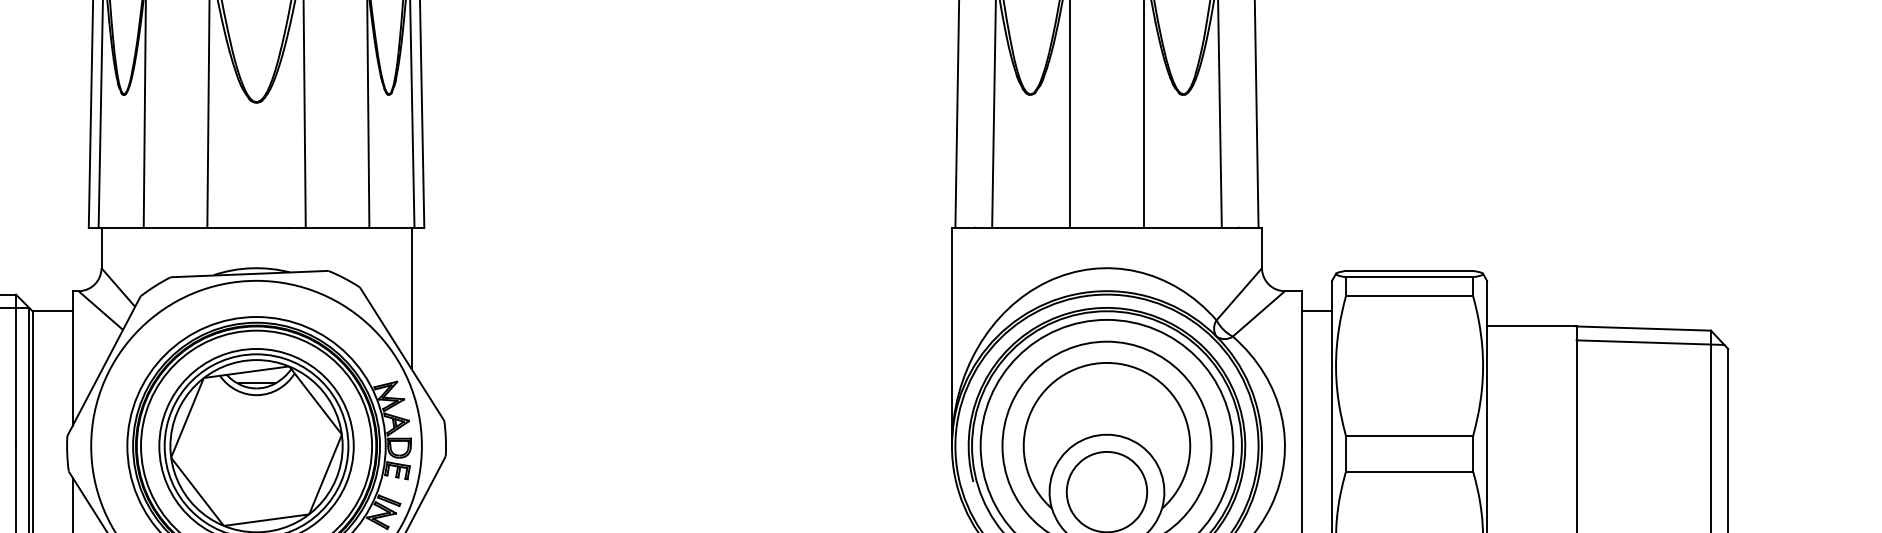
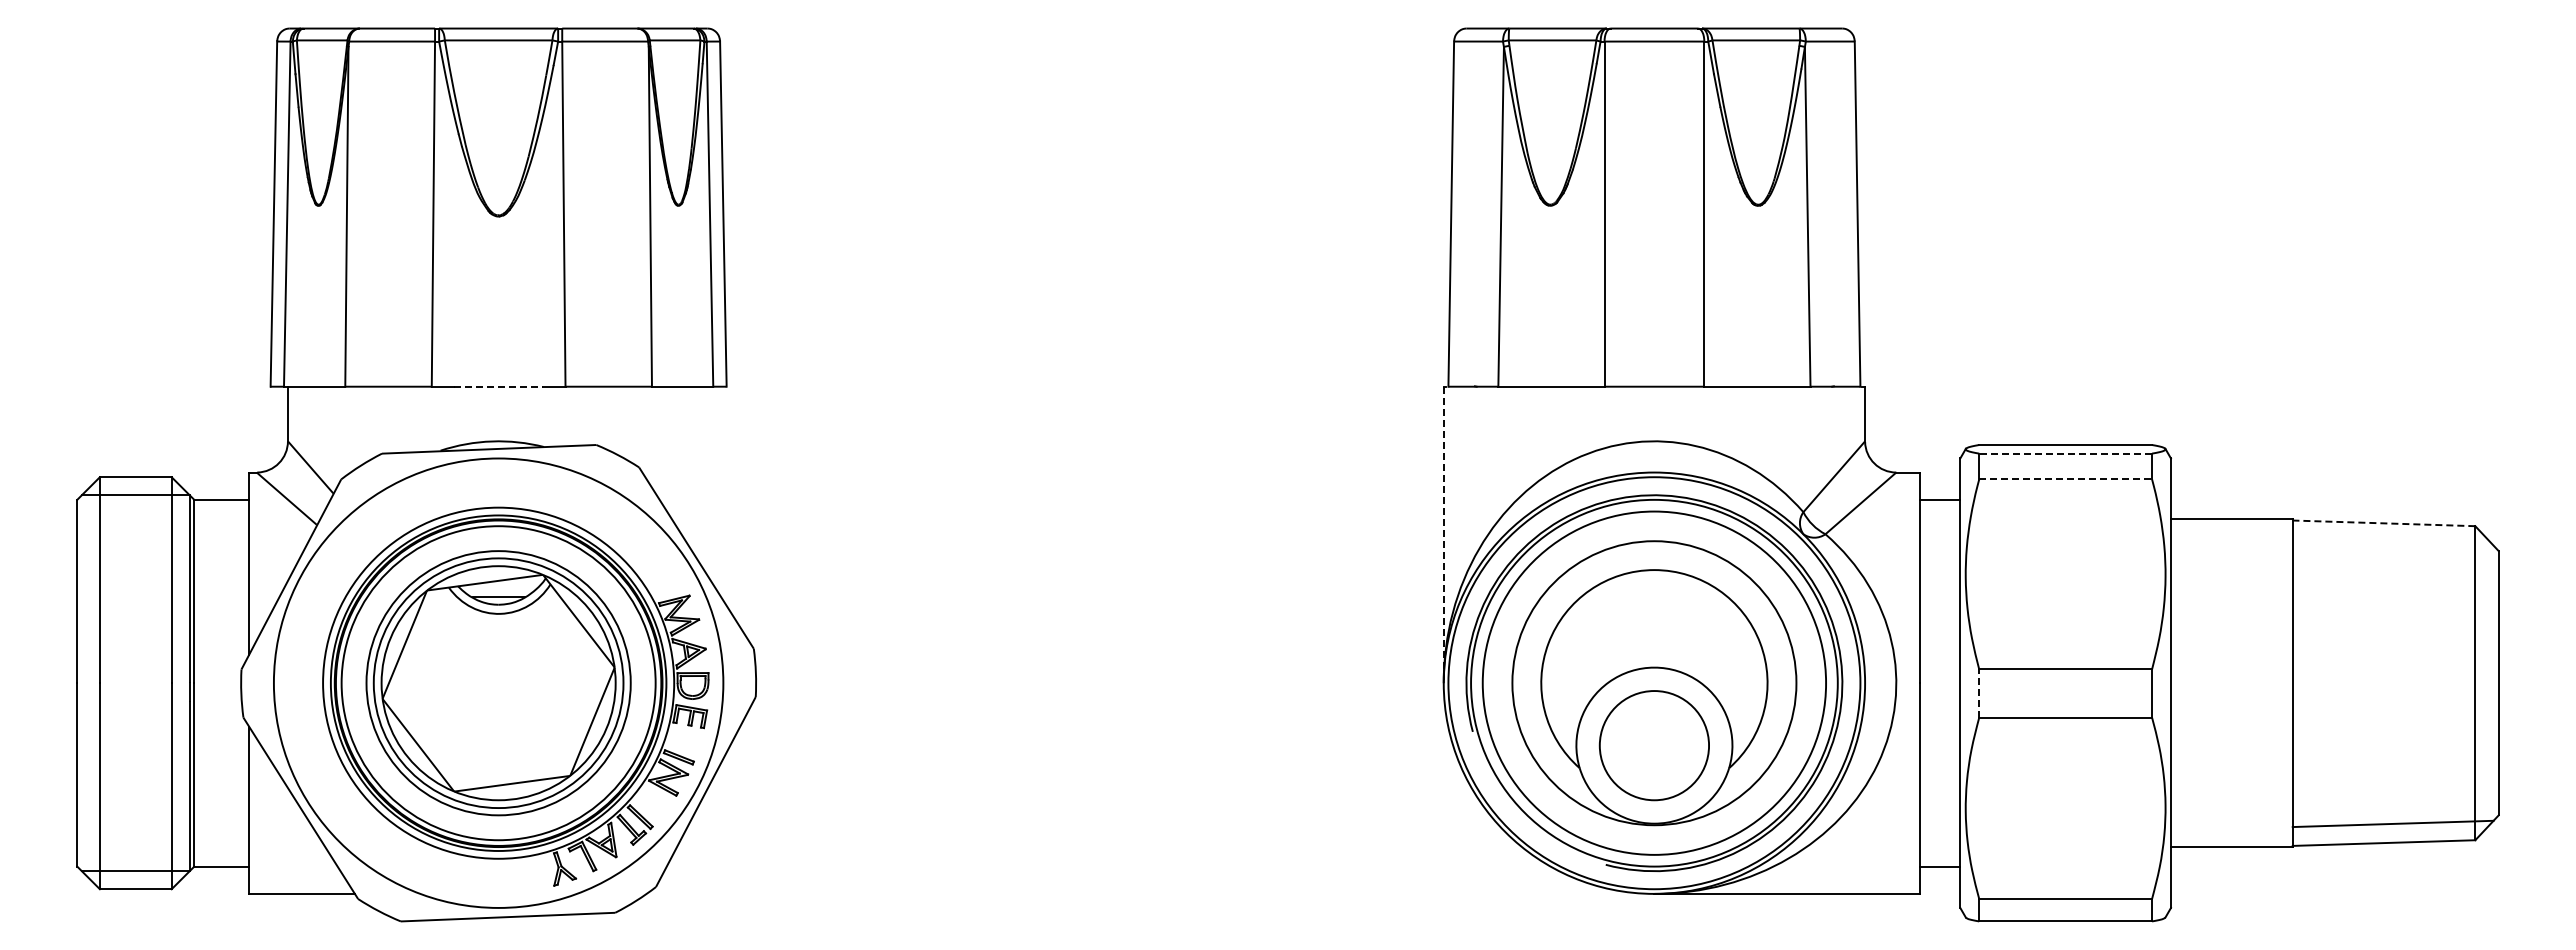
line: (257, 227) -> (499, 386), solid -> dashed
line: (1409, 277) -> (2065, 453), solid -> dashed
line: (1410, 296) -> (2066, 479), solid -> dashed
line: (411, 298) -> (709, 482), removed
line: (1643, 328) -> (2383, 523), solid -> dashed
line: (951, 337) -> (1443, 535), solid -> dashed
line: (1650, 342) -> (2392, 542), removed
line: (1346, 453) -> (1979, 693), solid -> dashed

